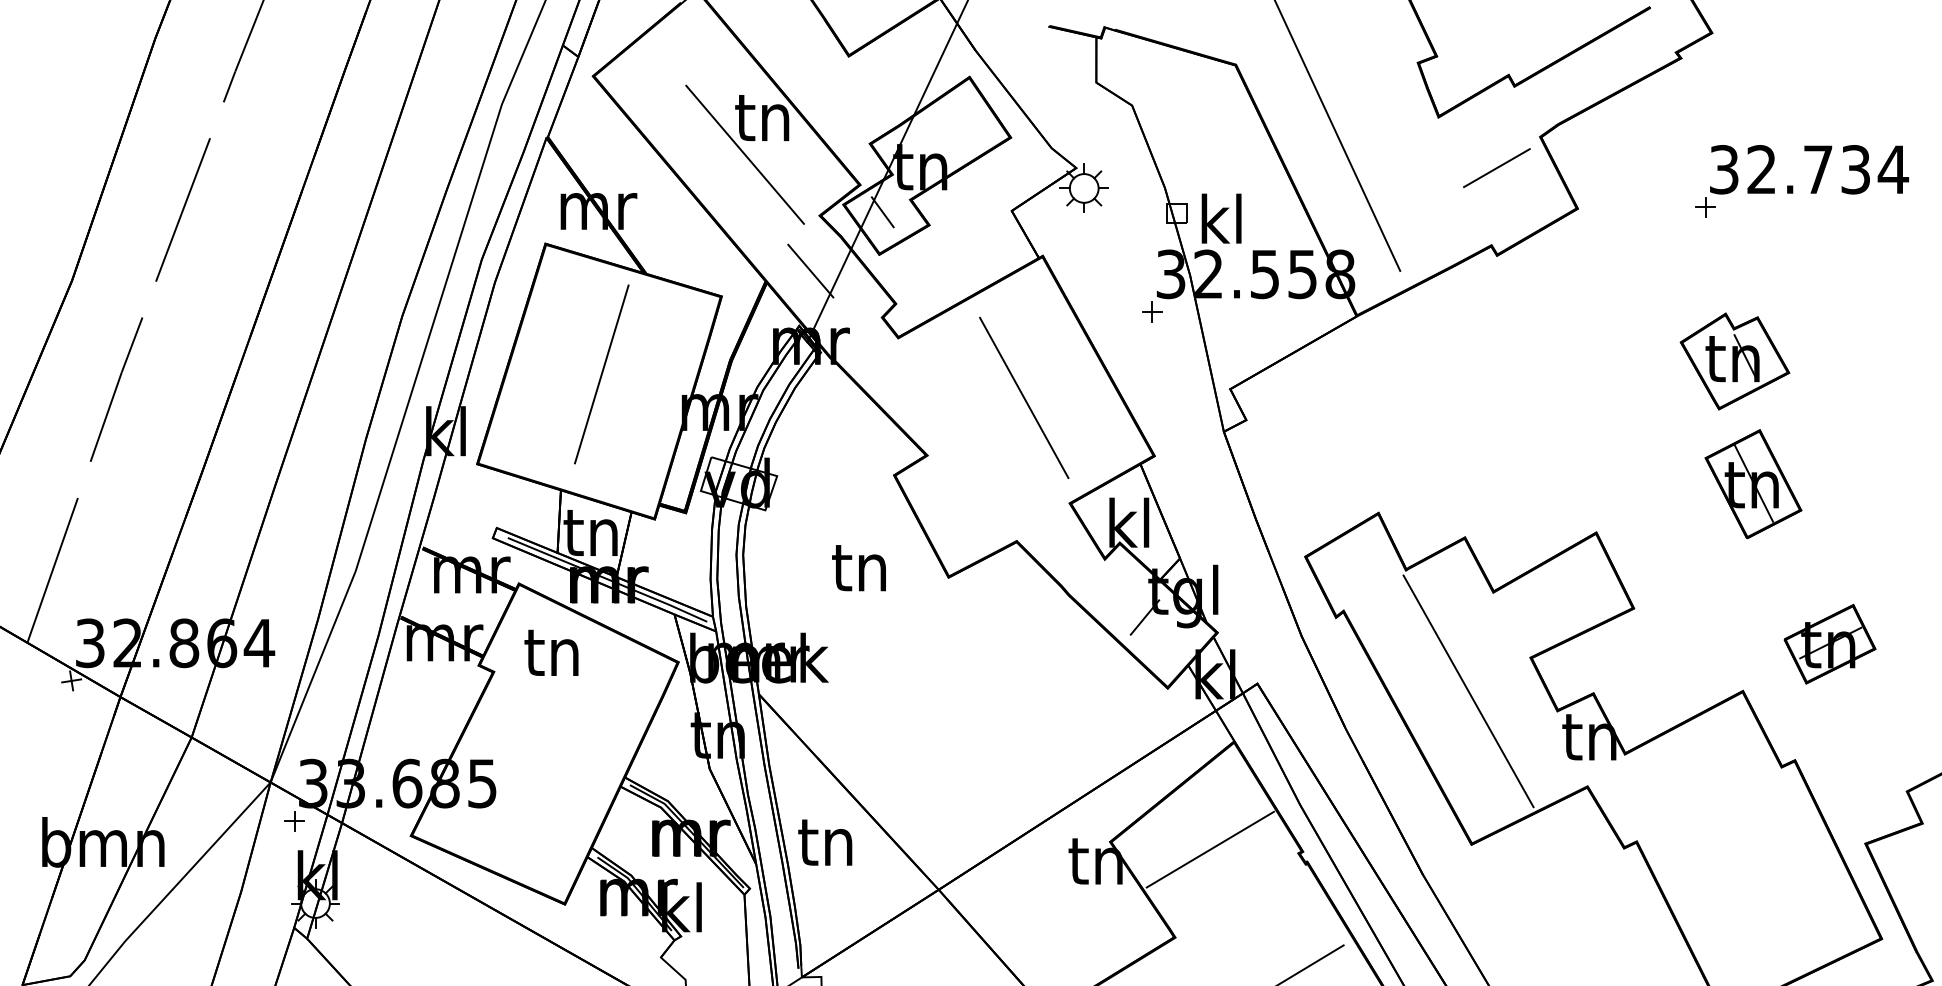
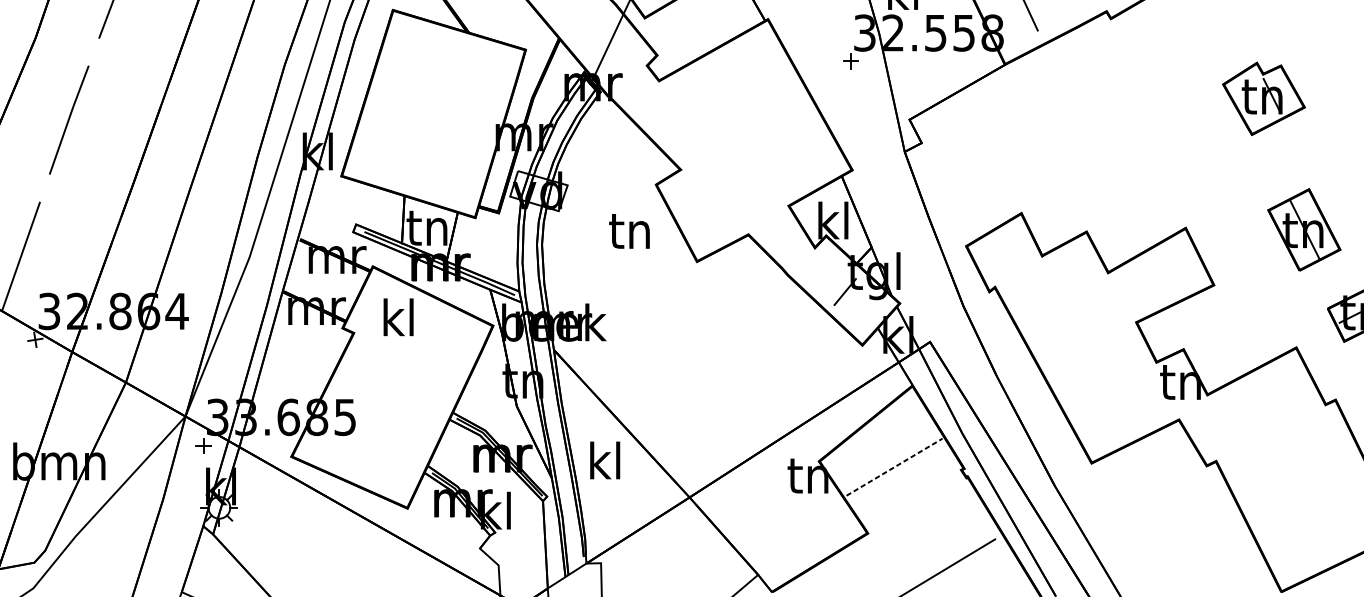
line: (810, 270) -> (592, 30), removed
part: (1734, 361) -> (1263, 98), moved
line: (601, 374) -> (435, 108), removed
line: (1024, 397) -> (754, 126), removed
part: (1753, 484) -> (1304, 230), moved
text: (858, 568) -> (629, 231), moved
text: (551, 650) -> (397, 316), tn -> kl
line: (1468, 691) -> (1089, 347), removed
text: (825, 840) -> (604, 460), tn -> kl
line: (1210, 849) -> (894, 467), solid -> dashed

